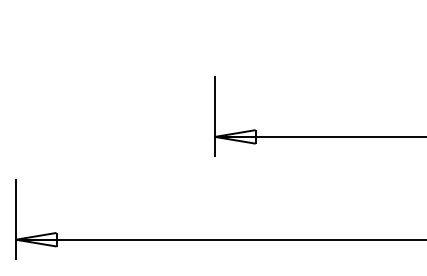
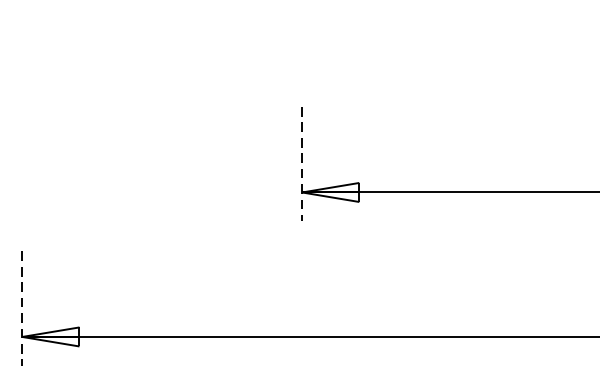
line: (215, 116) -> (302, 163), solid -> dashed
line: (15, 219) -> (21, 308), solid -> dashed

